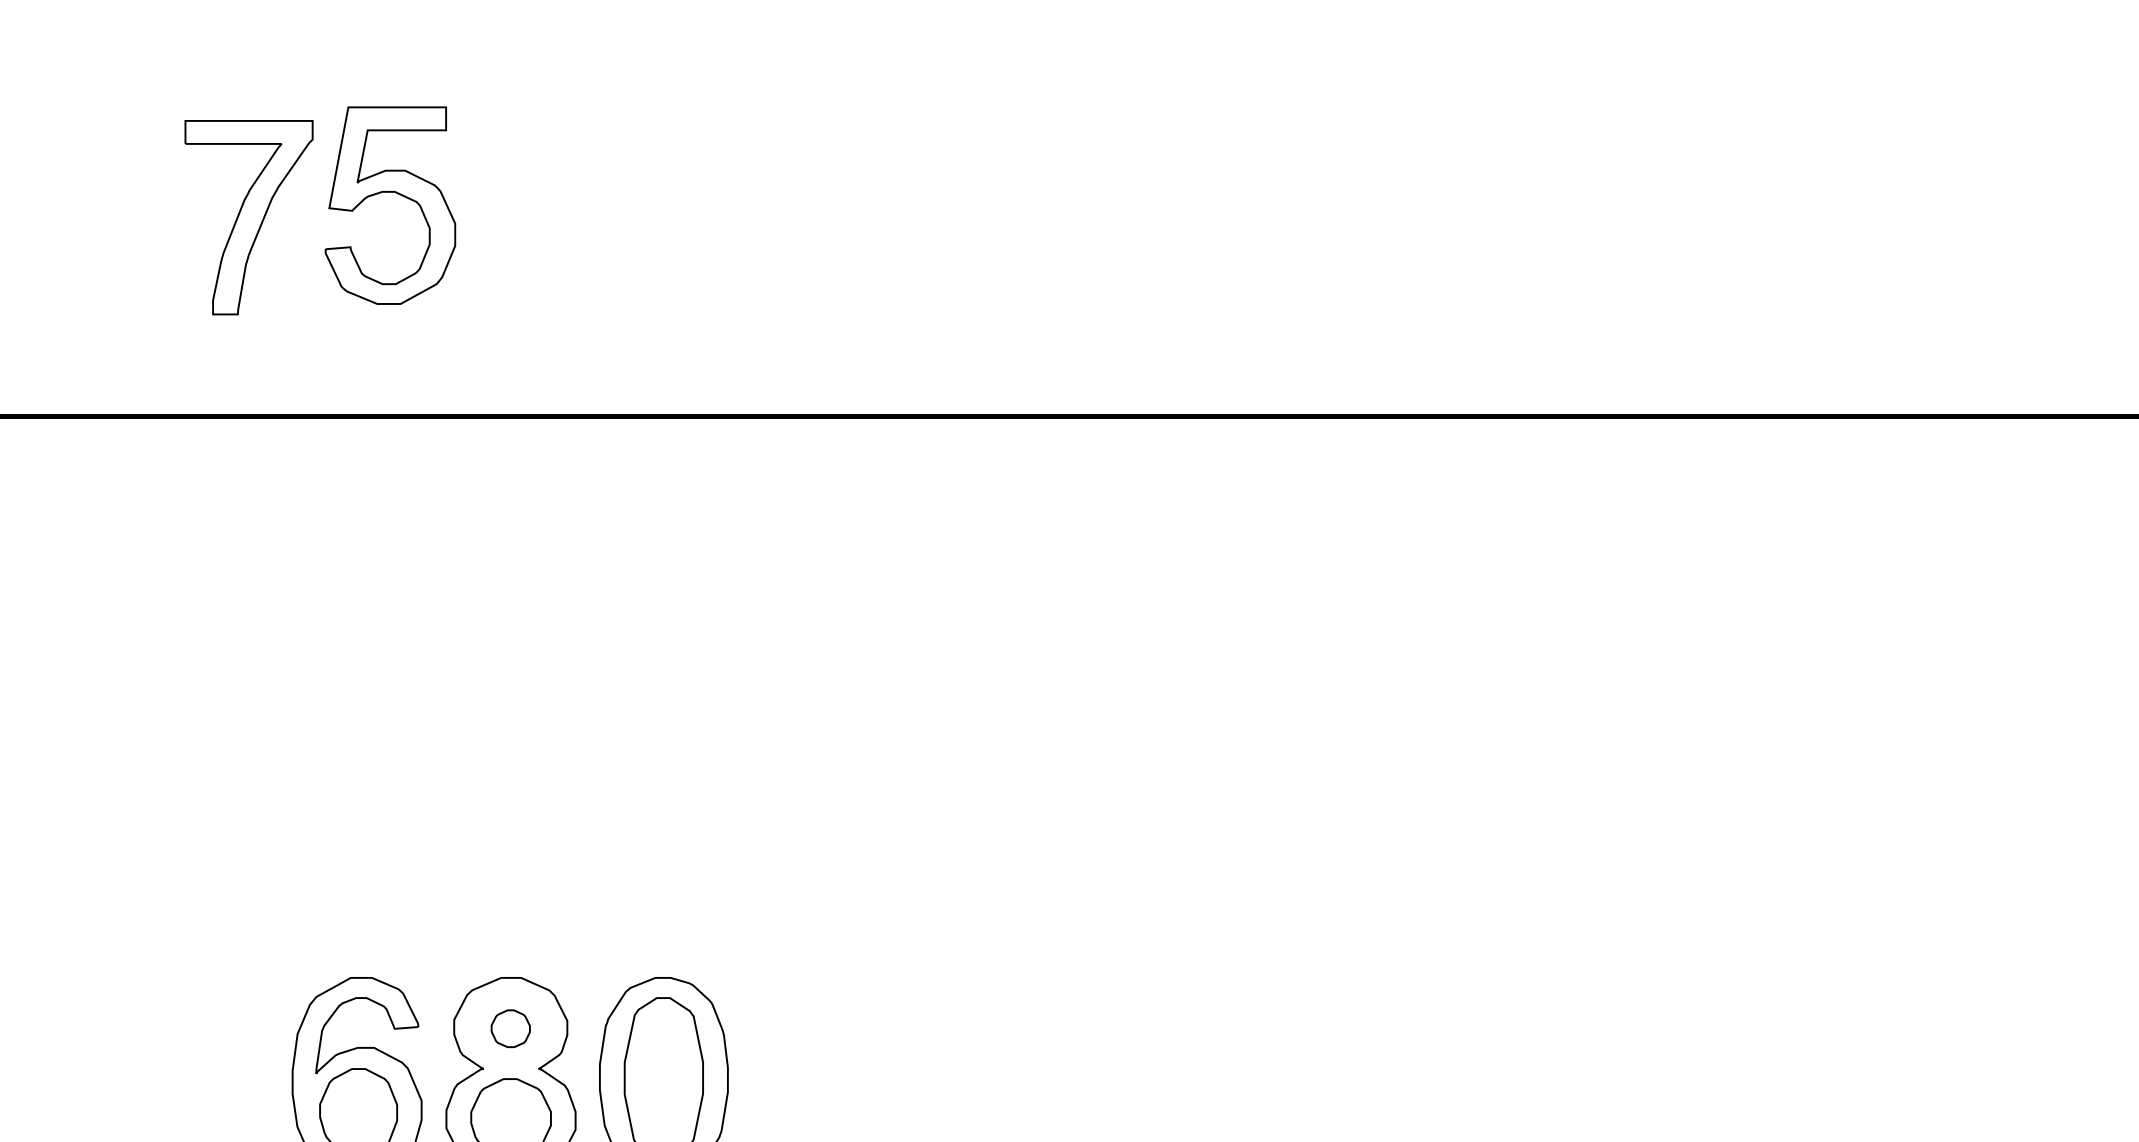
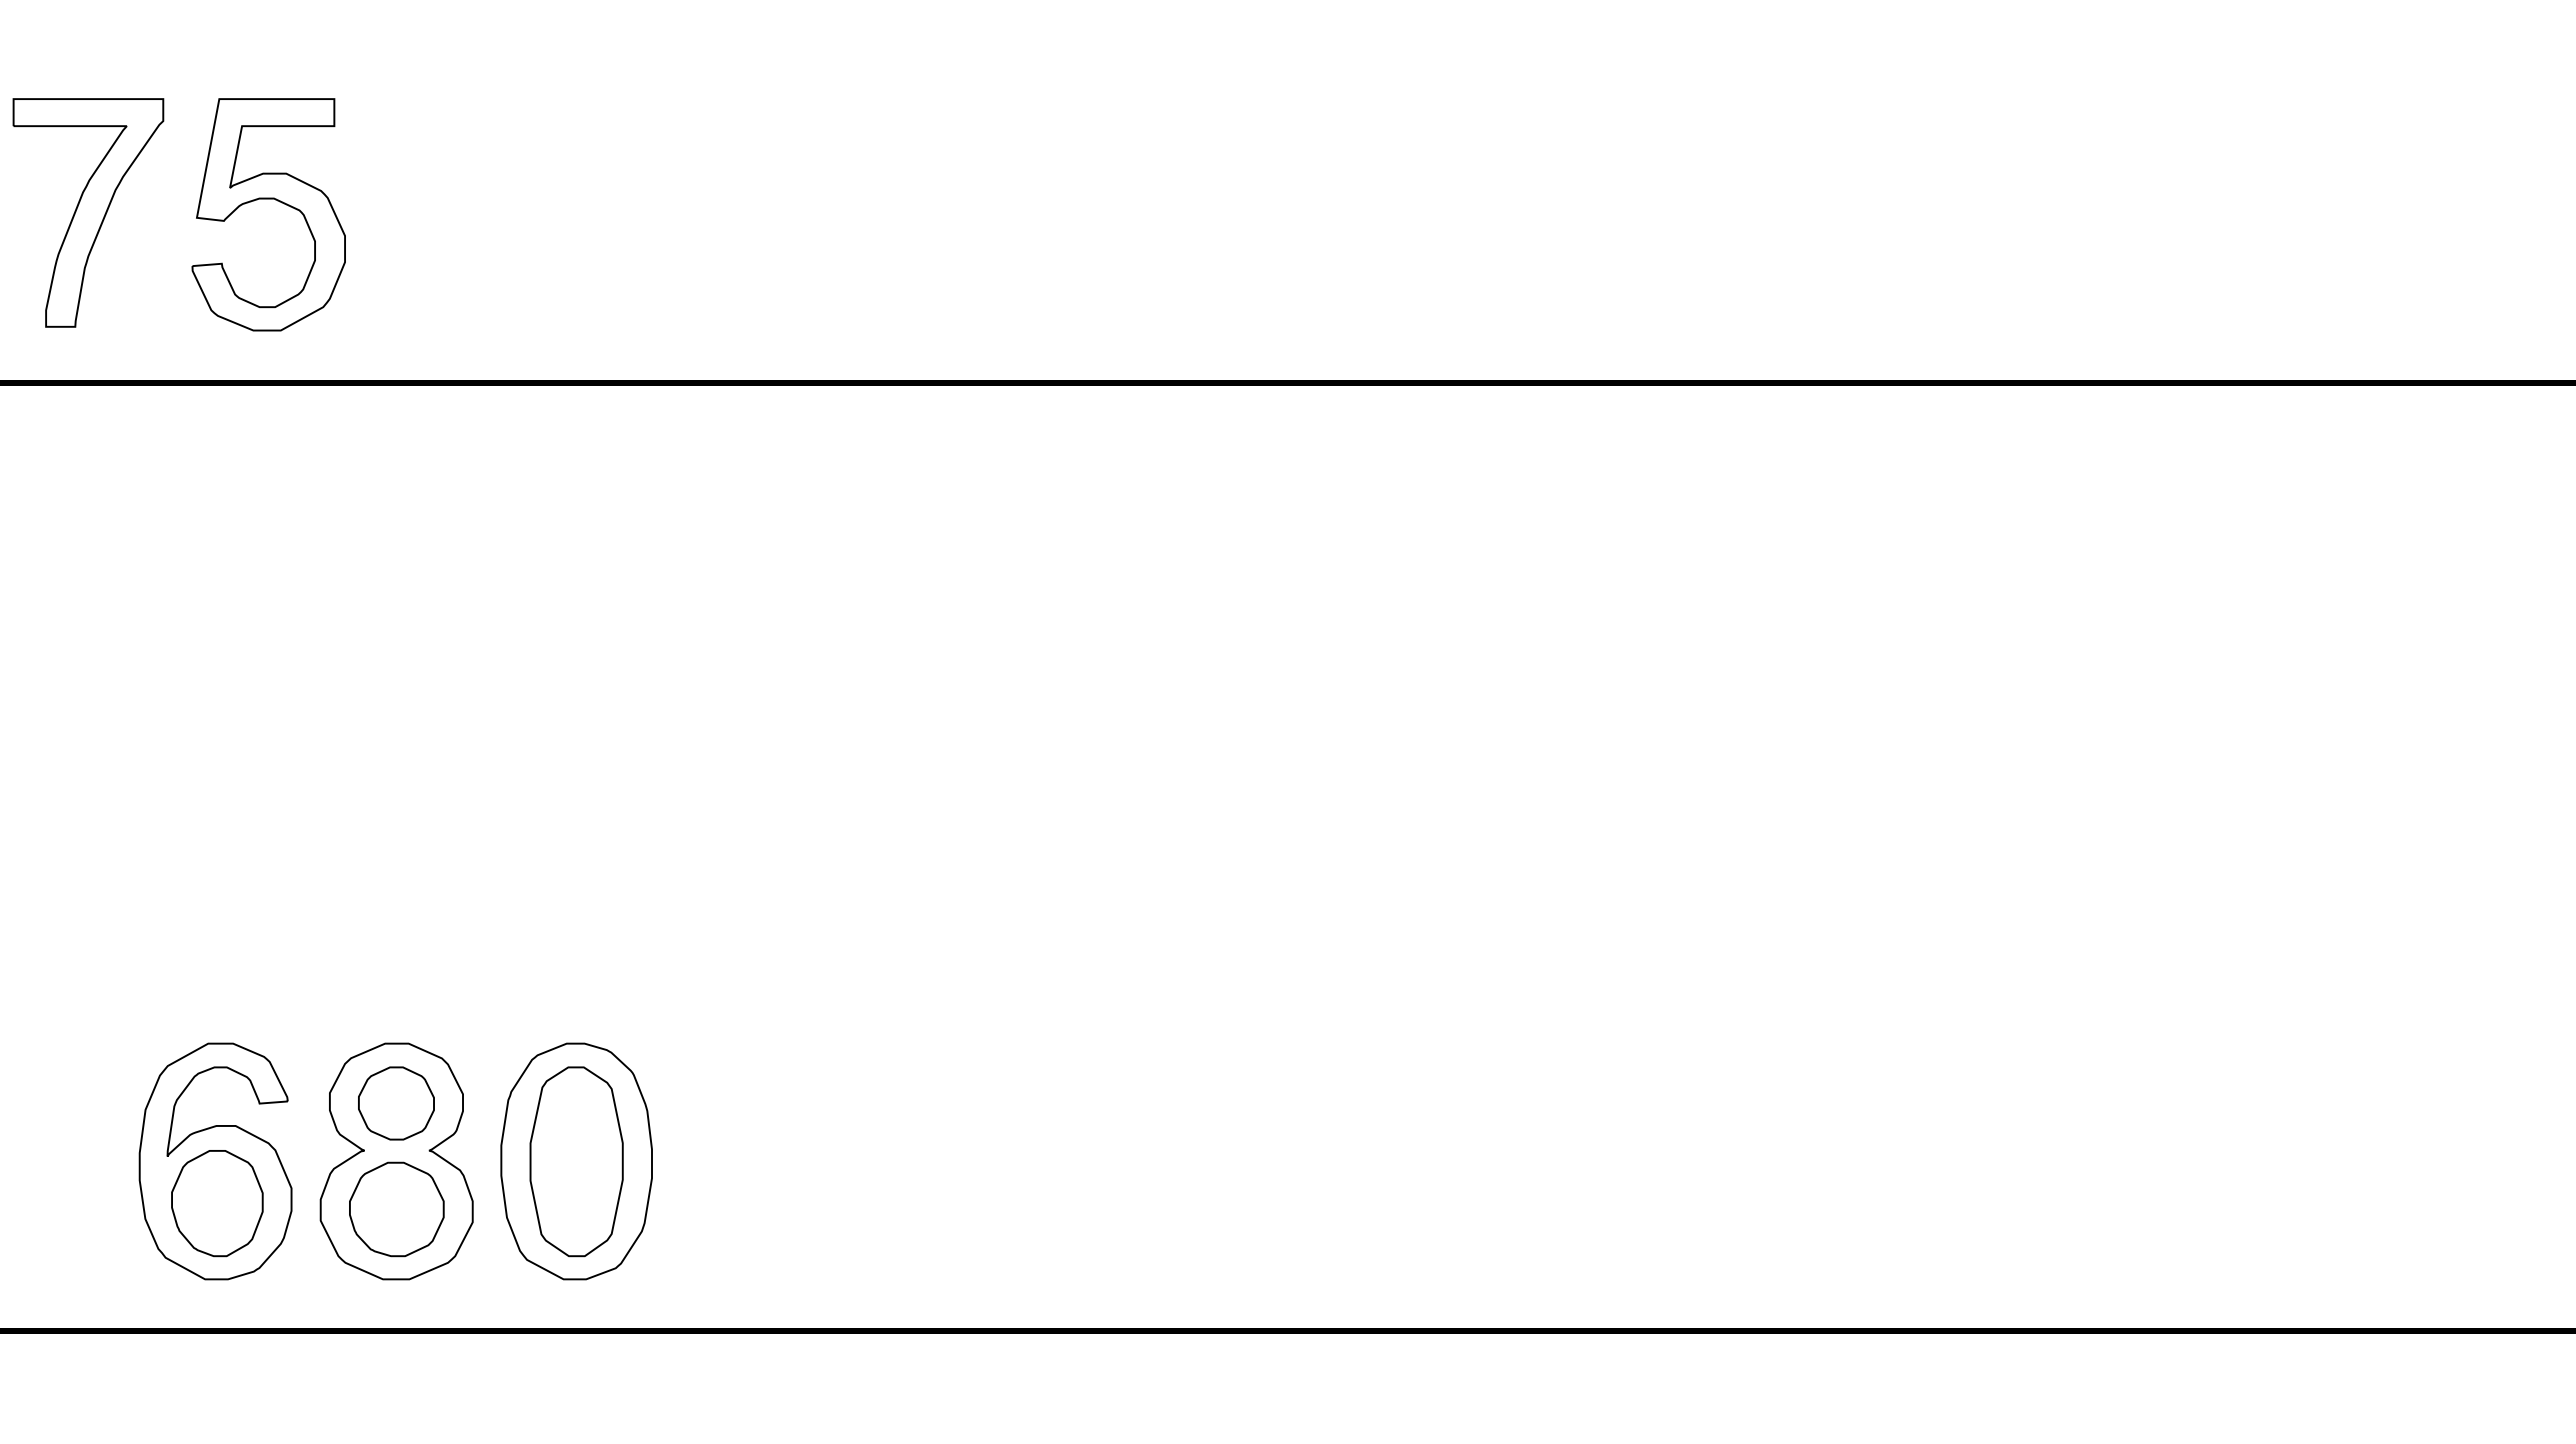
part: (390, 192) -> (268, 199), moved
part: (249, 217) -> (88, 212), moved
part: (510, 1028) -> (396, 1103), size x1.67

